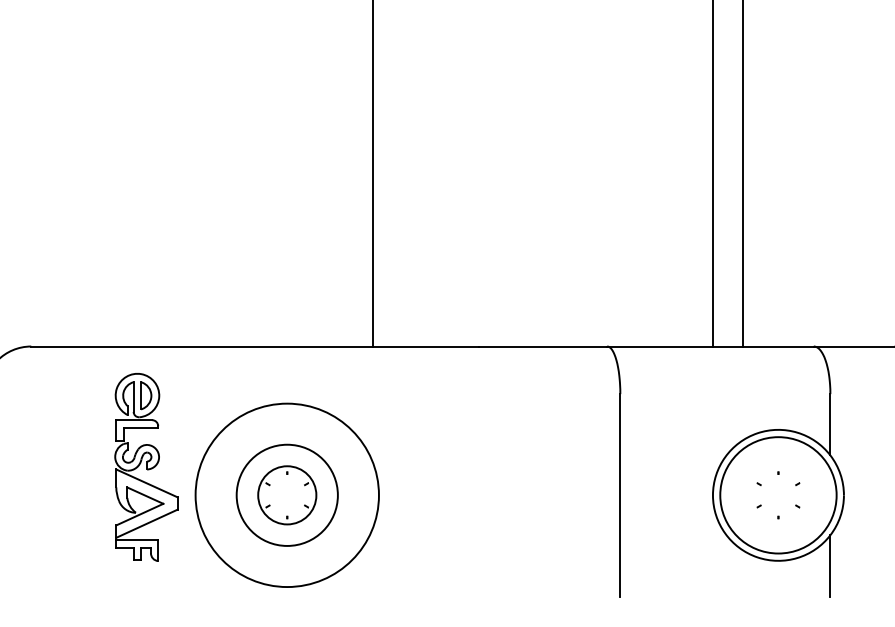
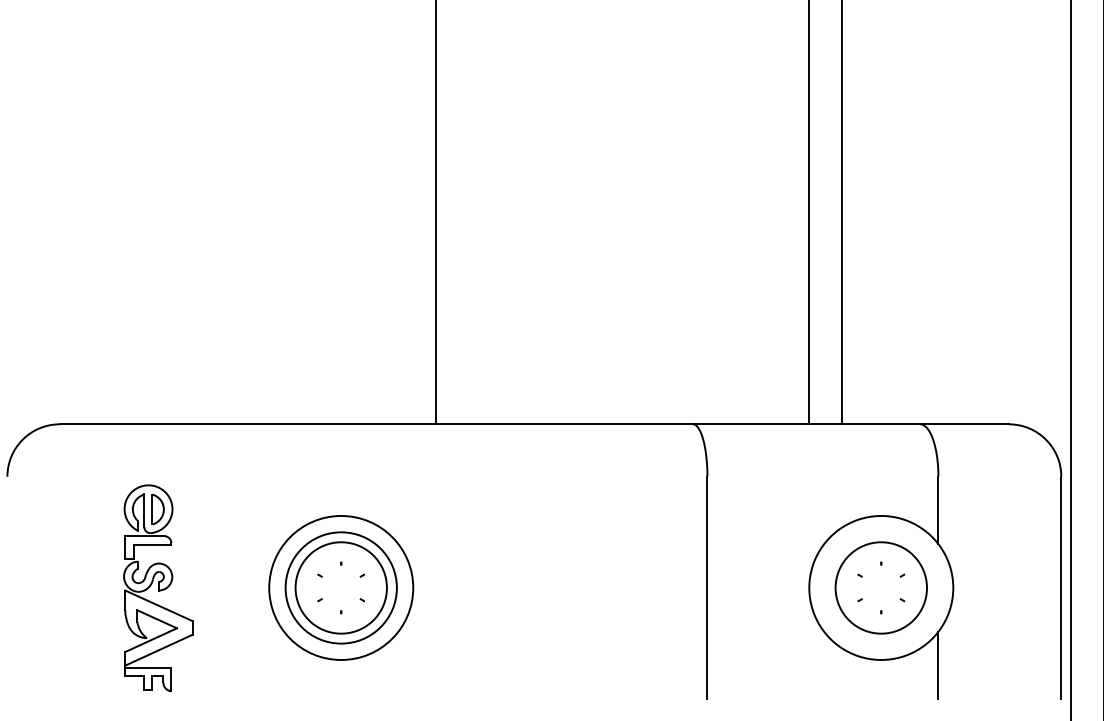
part: (146, 466) -> (158, 587), moved
circle: (286, 494) -> (340, 587), size x1.43
circle: (287, 494) -> (341, 587), size x0.71
circle: (778, 494) -> (881, 587), size x0.71

